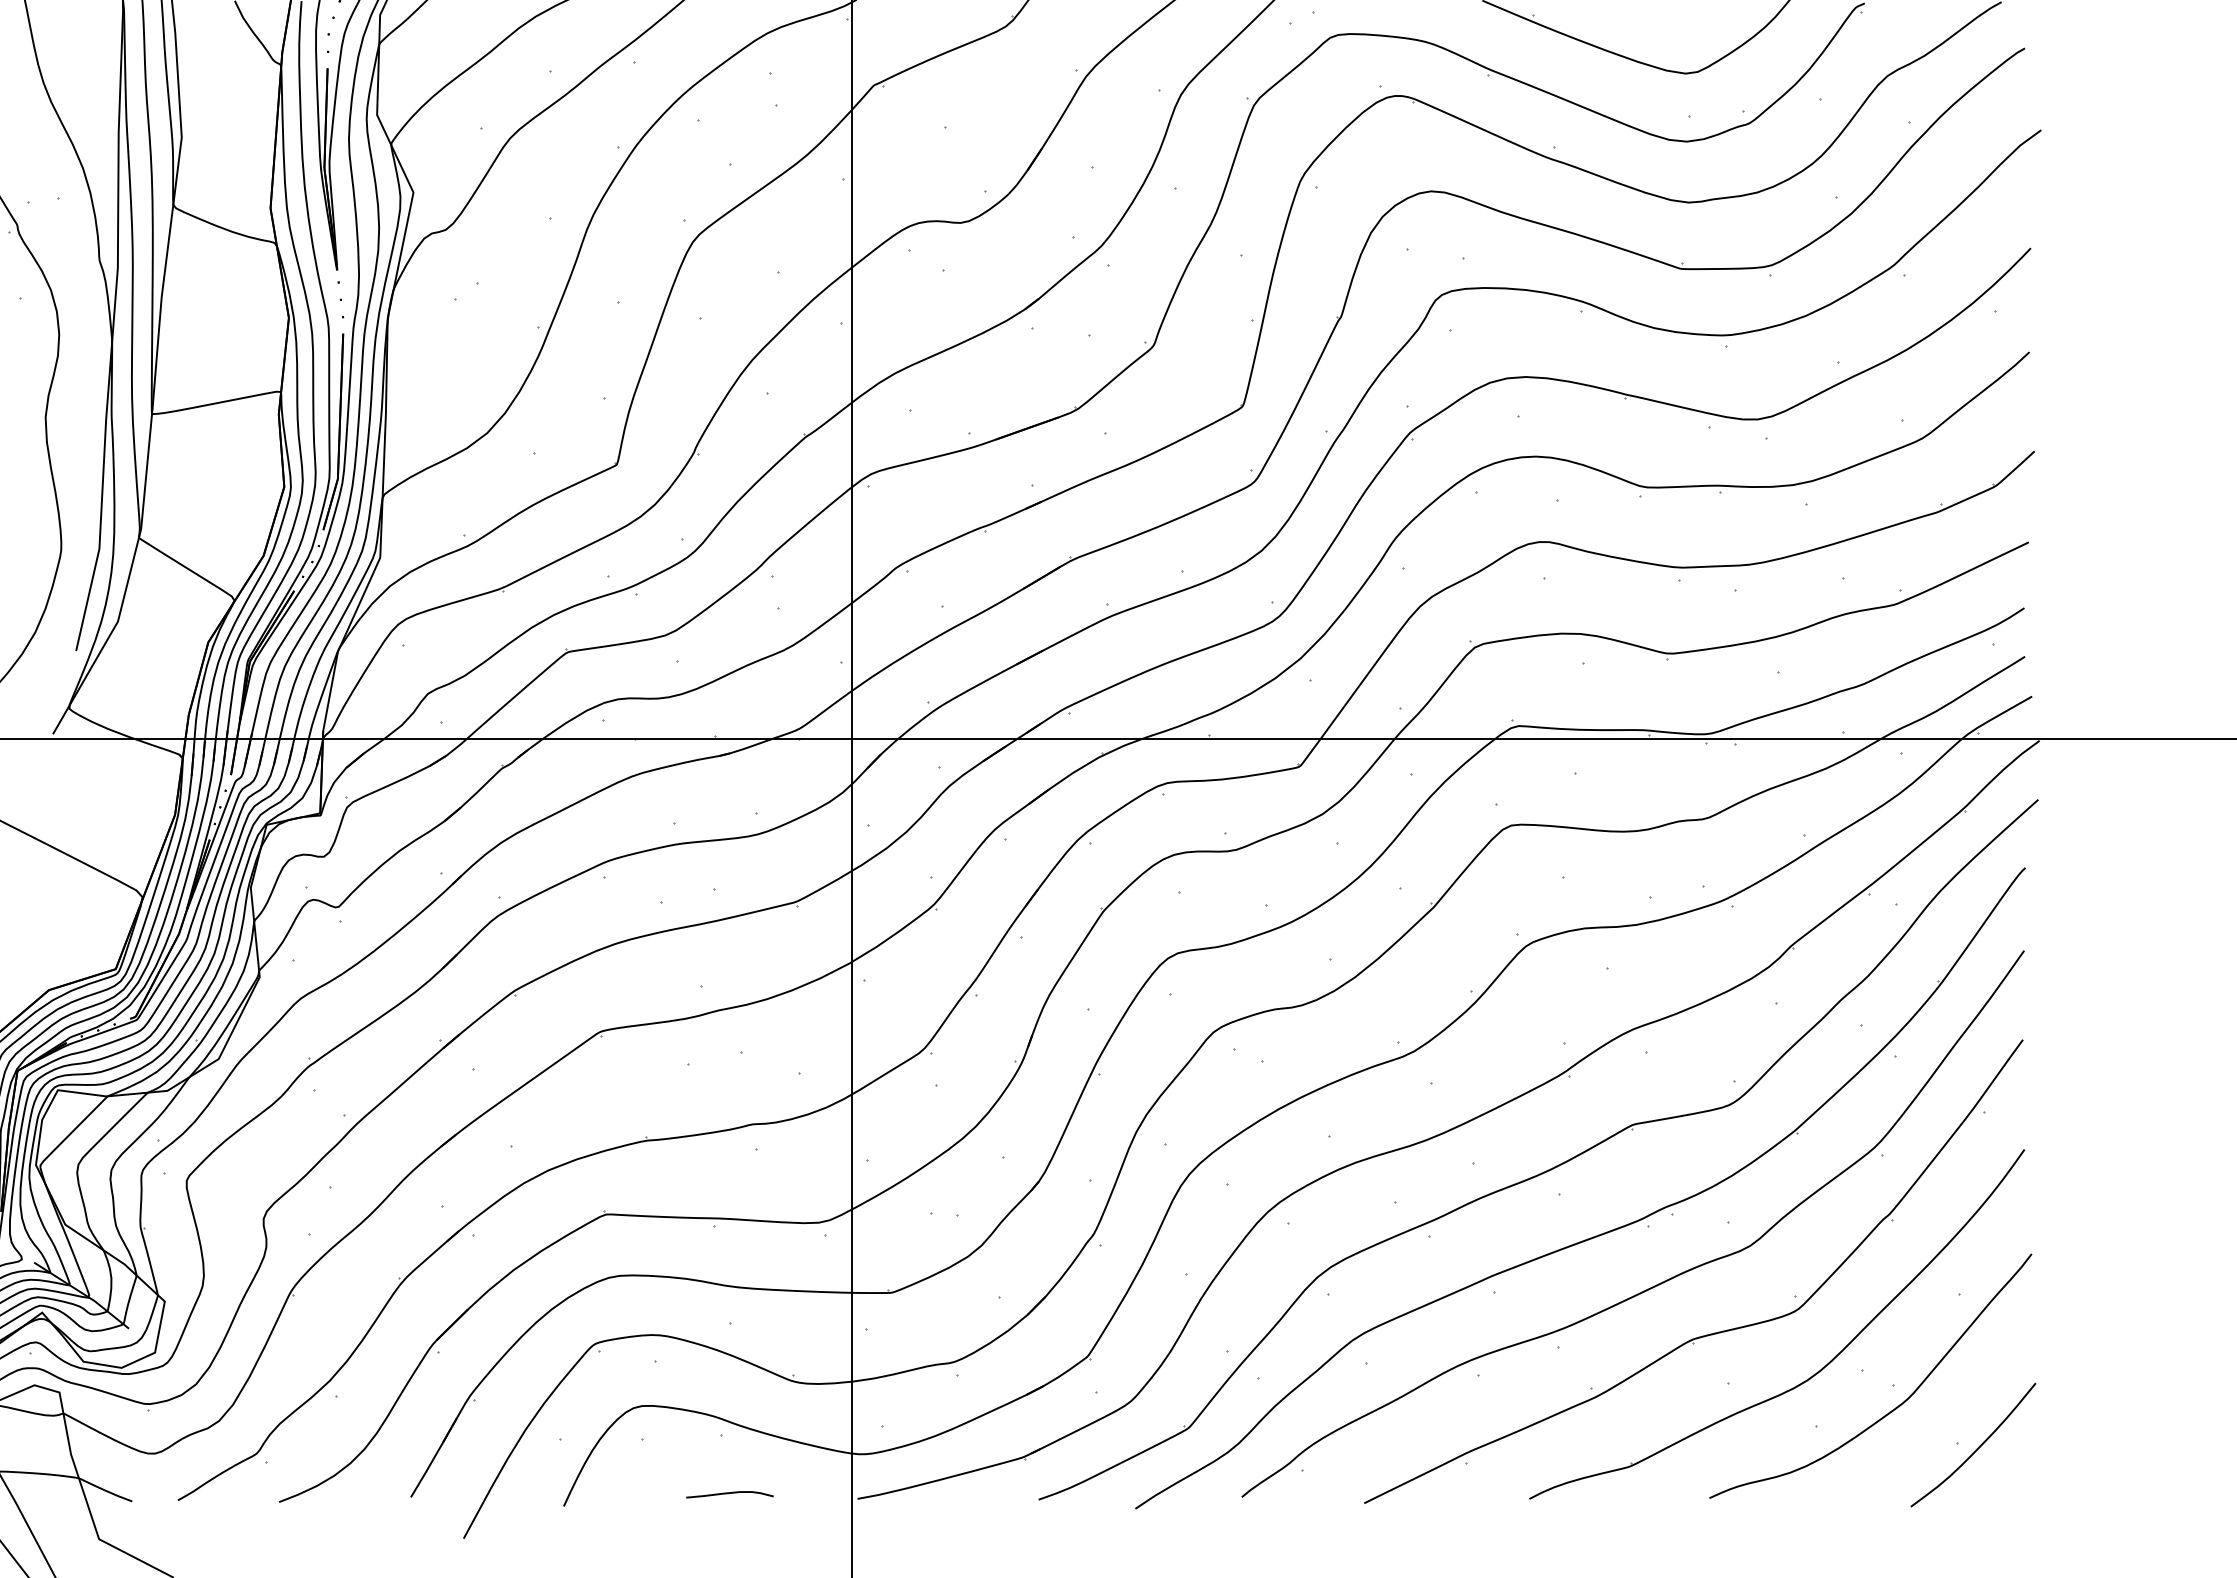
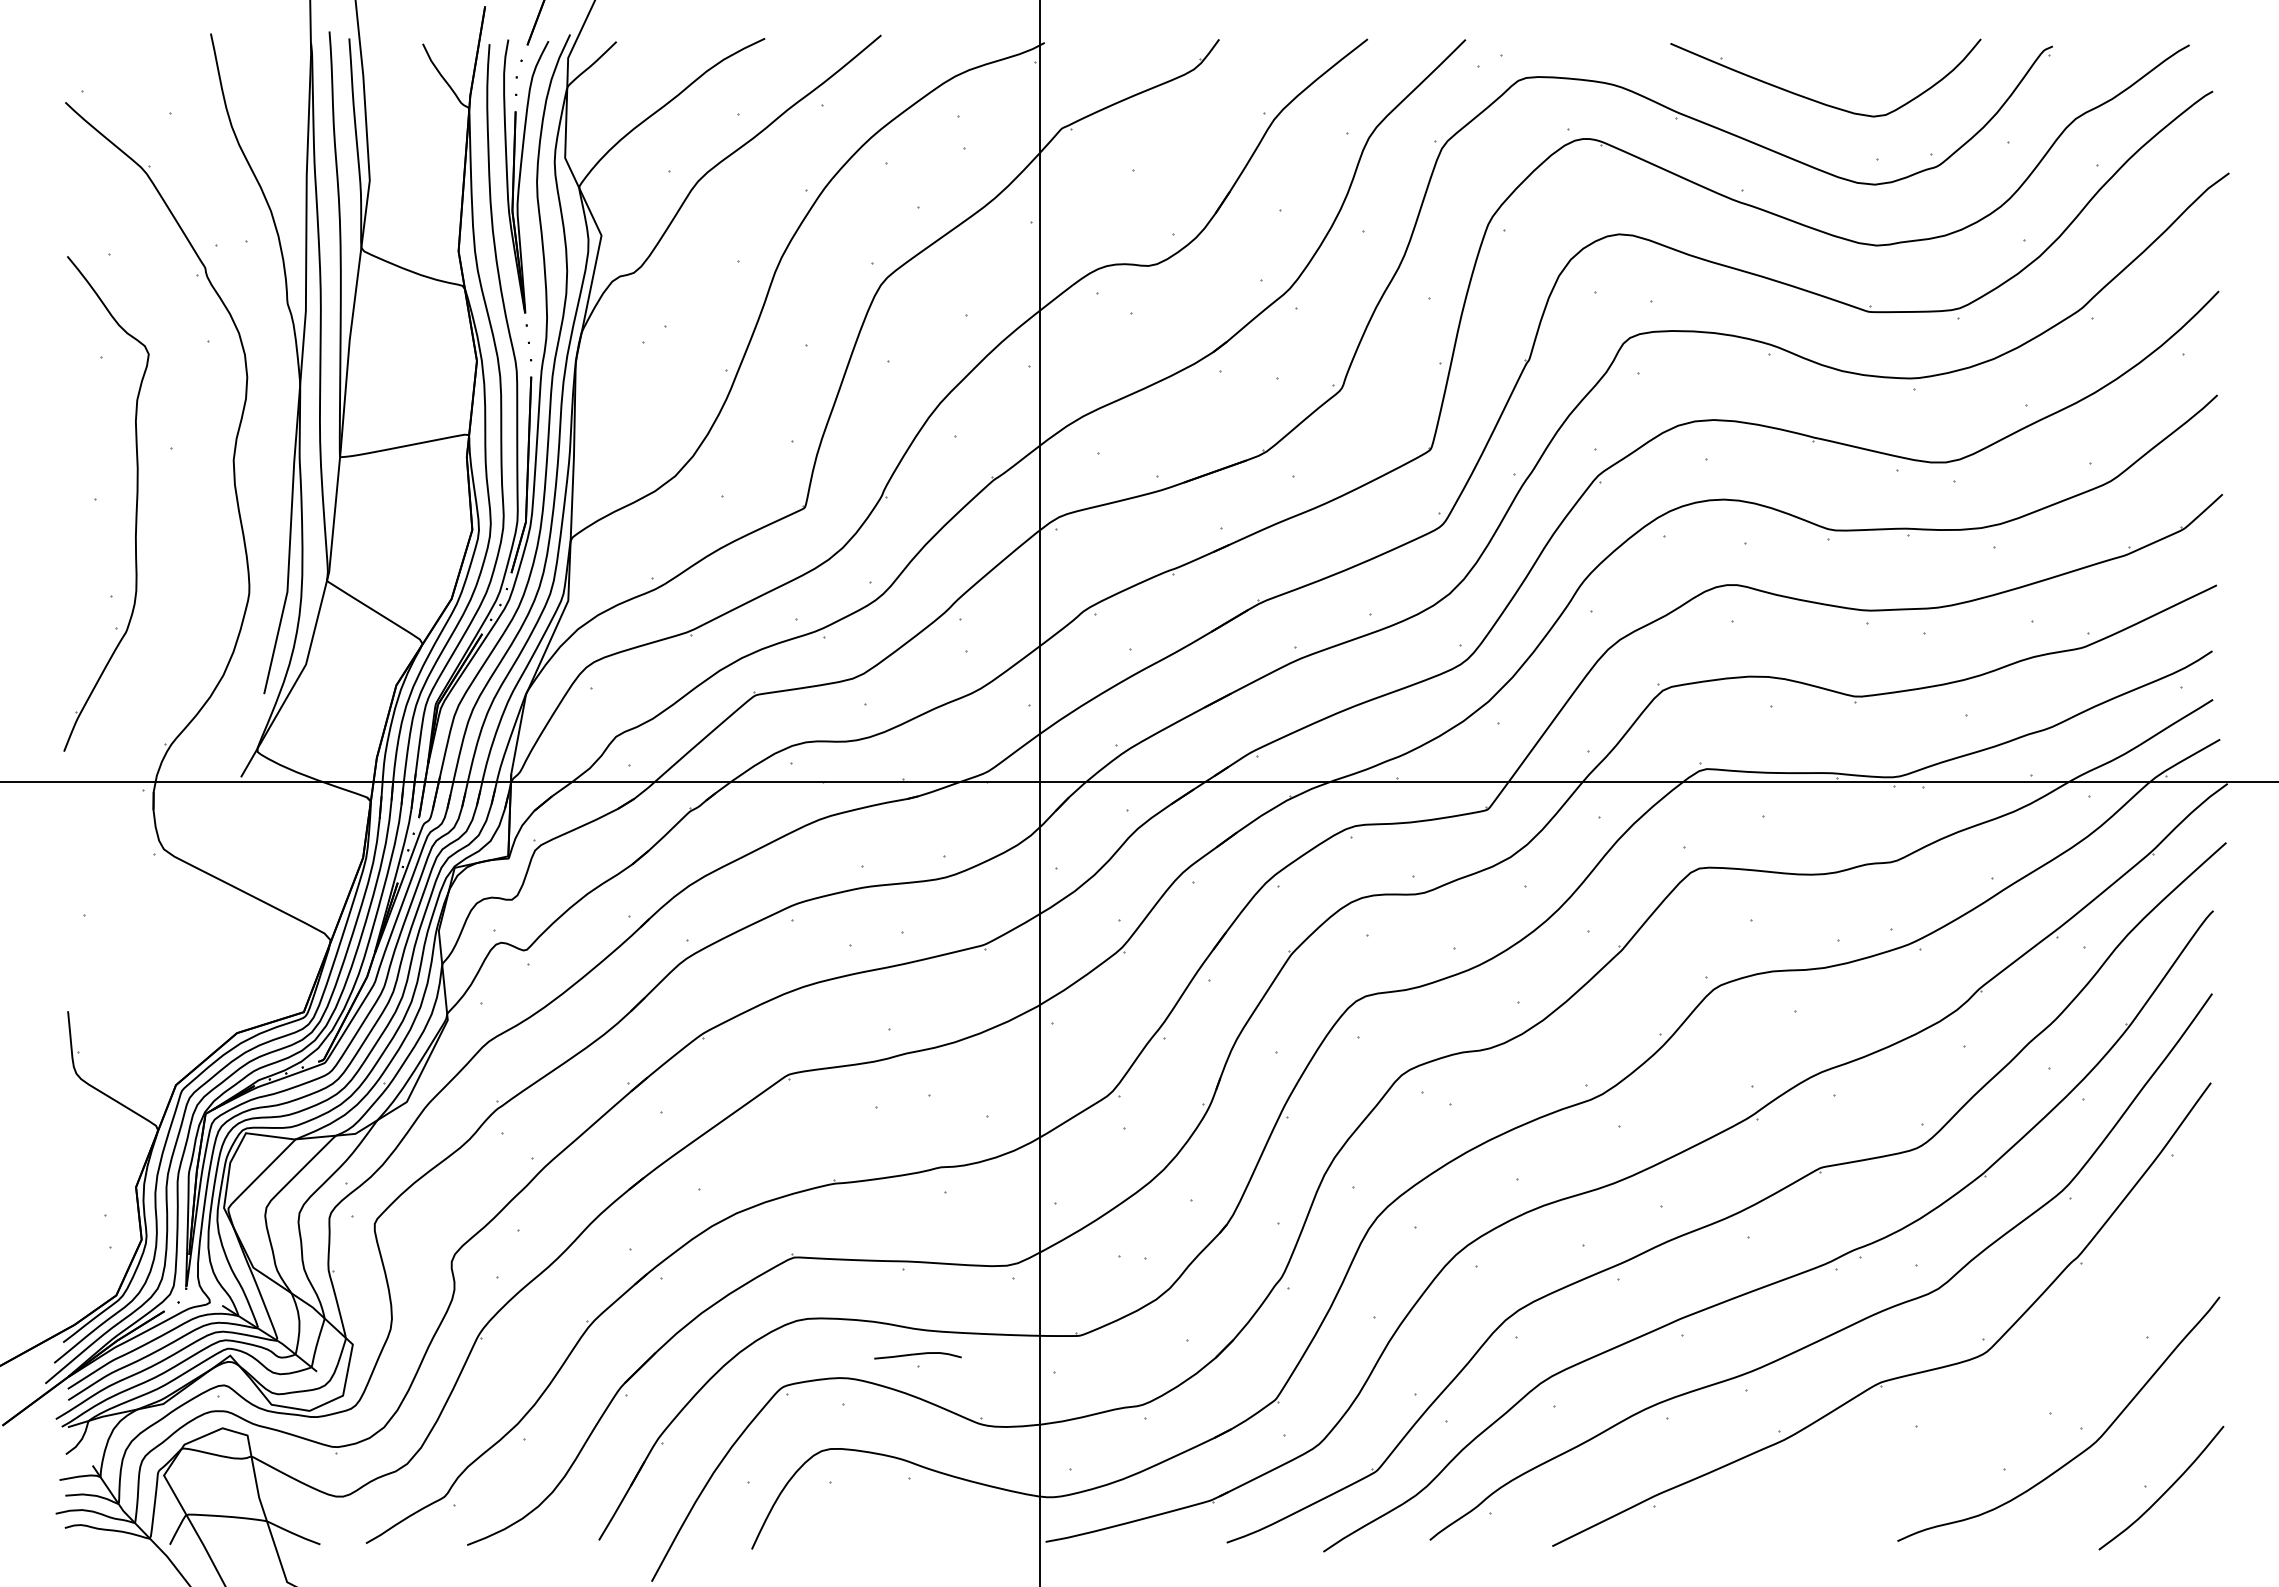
part: (1813, 1374) -> (2001, 1417), removed
curve: (729, 1493) -> (917, 1354), moved

